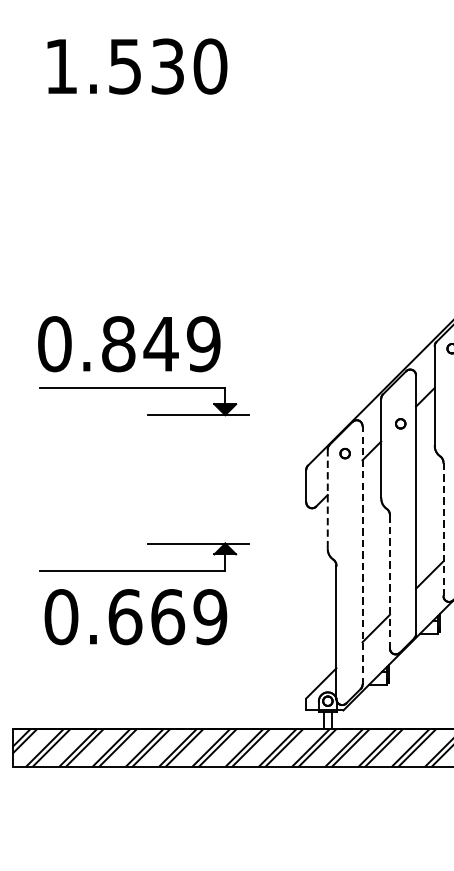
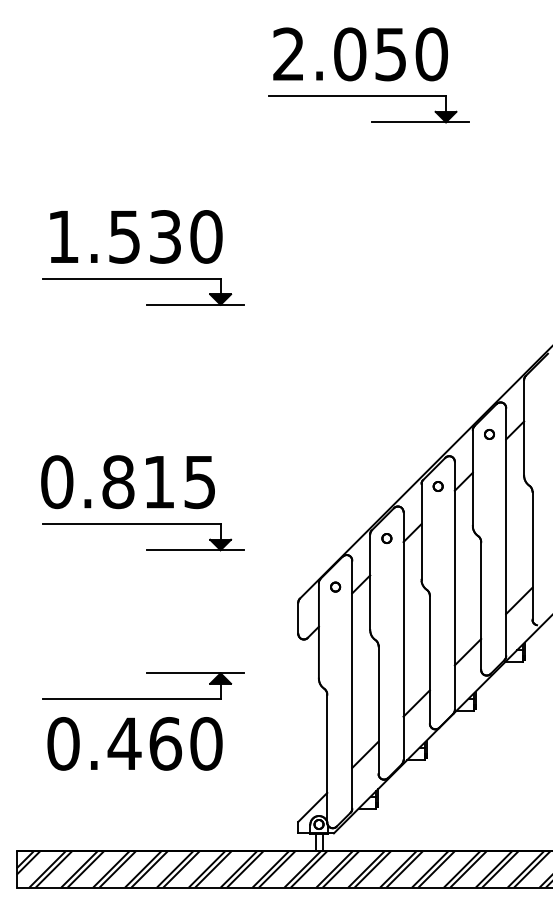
text: (137, 66) -> (136, 236), moved
part: (144, 132) -> (143, 279), added
text: (182, 343) -> (179, 481), 0.849 -> 0.815
part: (400, 423) -> (386, 538), moved
line: (327, 498) -> (318, 630), dashed -> solid
line: (443, 529) -> (429, 659), dashed -> solid
line: (362, 555) -> (352, 684), dashed -> solid
line: (389, 582) -> (378, 710), dashed -> solid
text: (166, 616) -> (164, 743), 0.669 -> 0.460

